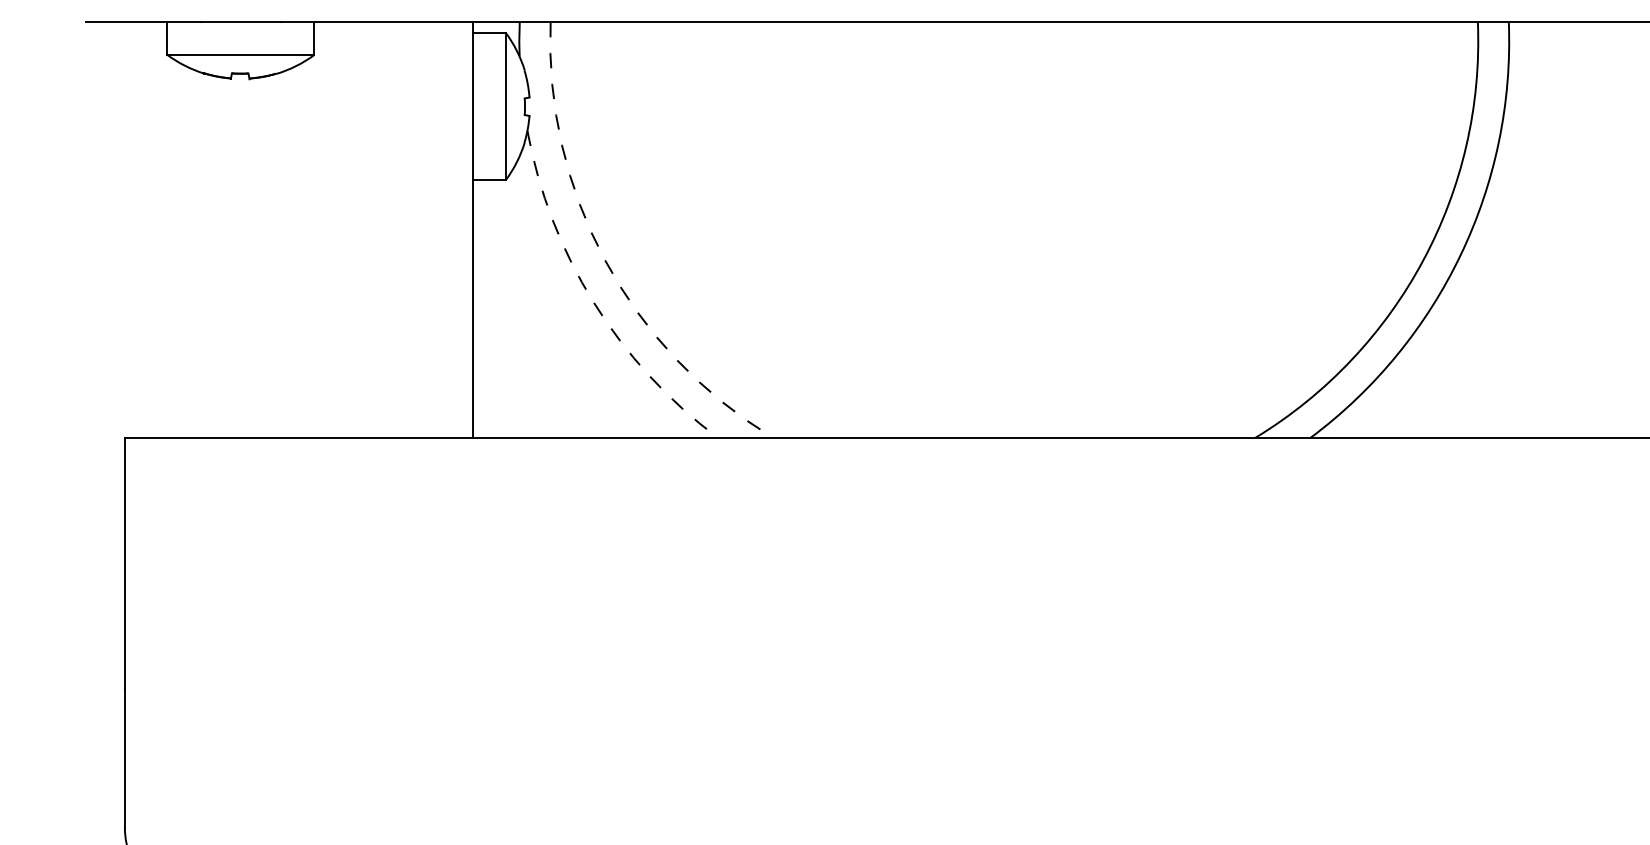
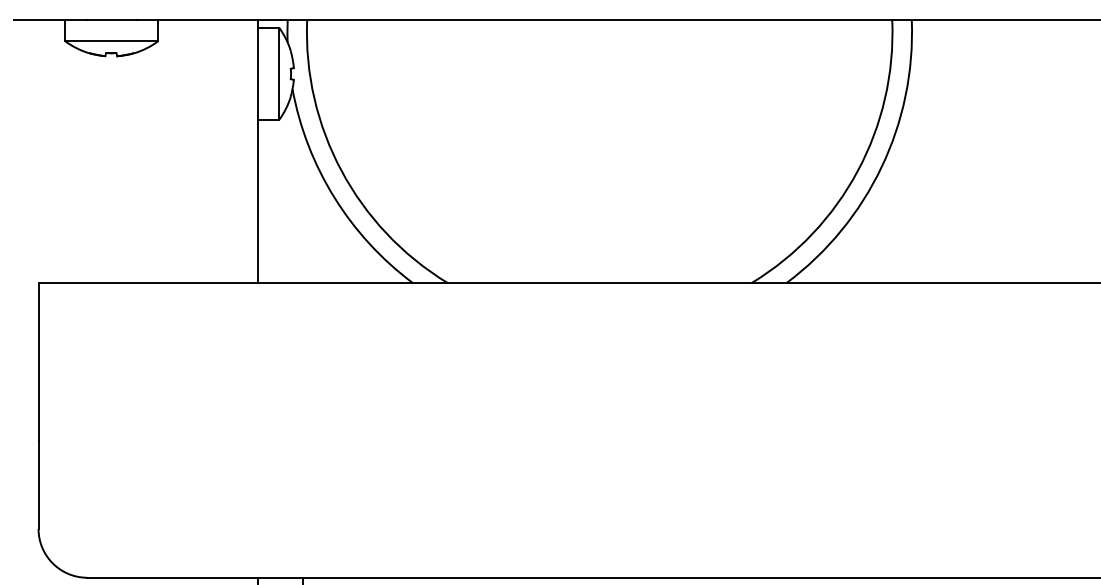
arc: (605, 259) -> (341, 170), dashed -> solid
arc: (593, 302) -> (334, 197), dashed -> solid

